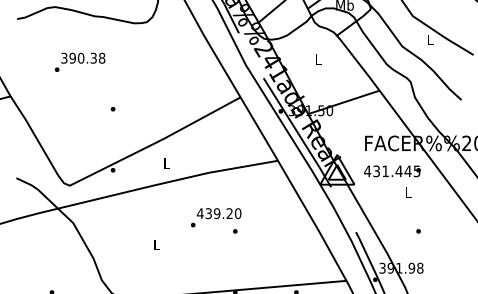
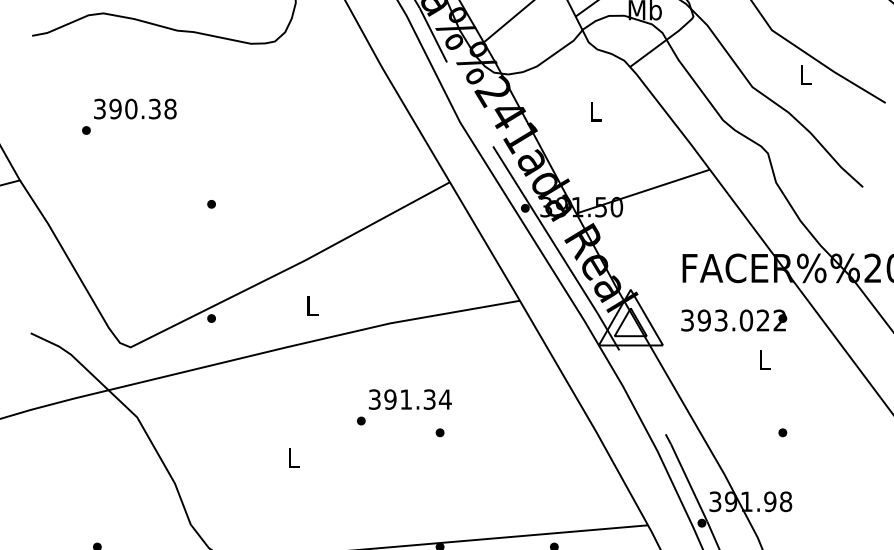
text: (80, 61) -> (130, 115), moved
text: (391, 171) -> (732, 320), 431.445 -> 393.022
text: (218, 213) -> (408, 399), 439.20 -> 391.34

